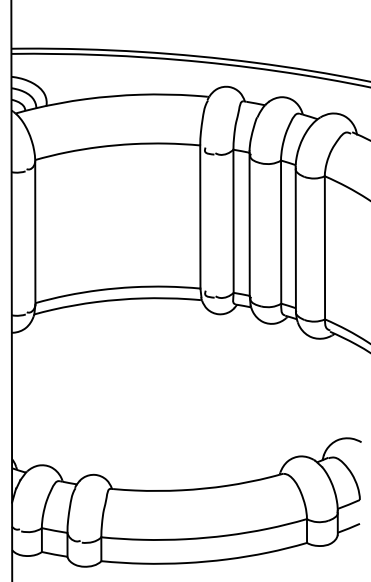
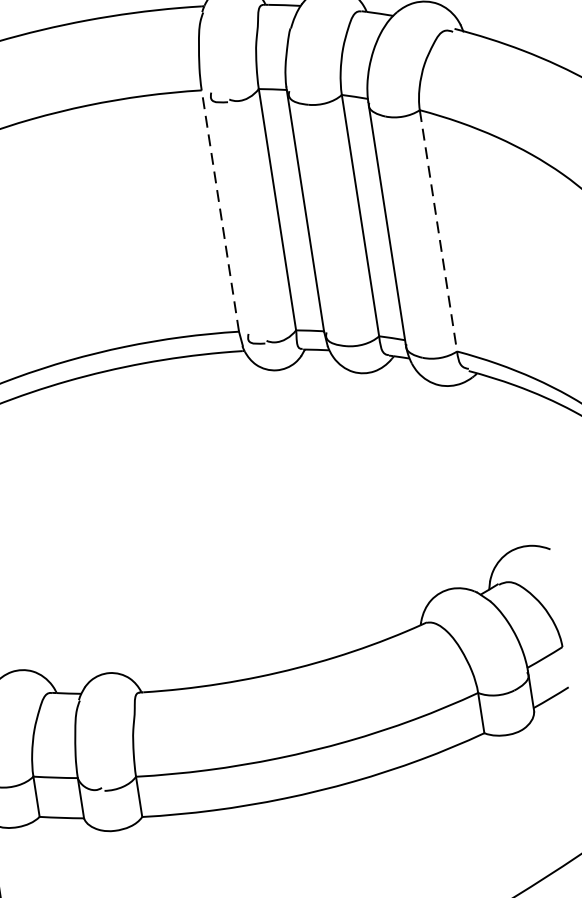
line: (200, 217) -> (220, 211), solid -> dashed
line: (324, 247) -> (437, 230), solid -> dashed

